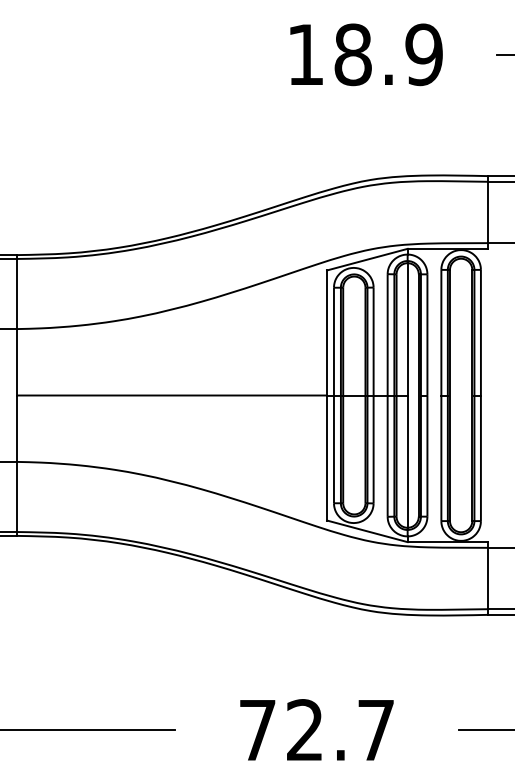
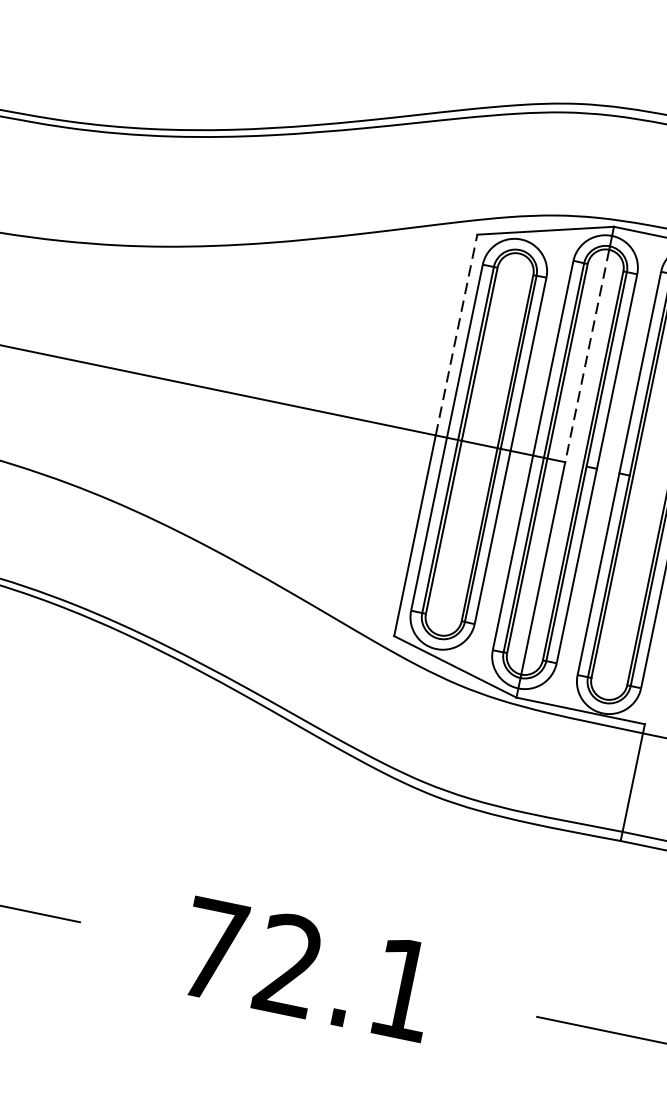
line: (407, 329) -> (586, 356), solid -> dashed
line: (327, 332) -> (457, 334), solid -> dashed
text: (375, 730) -> (402, 989), 72.7 -> 72.1

